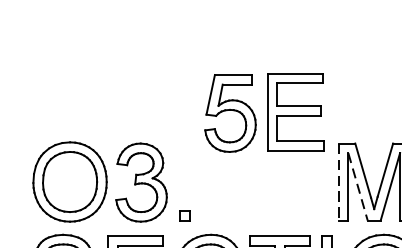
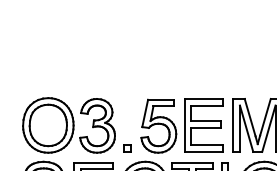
part: (263, 112) -> (181, 125), moved
line: (338, 182) -> (233, 125), dashed -> solid
line: (357, 187) -> (246, 129), dashed -> solid

